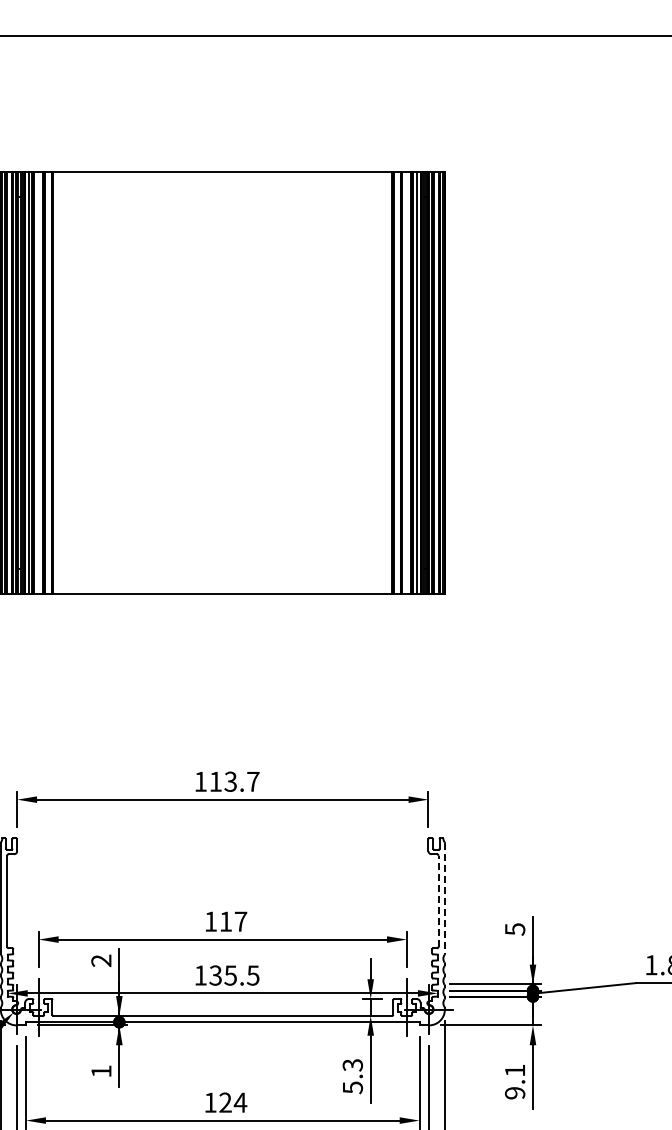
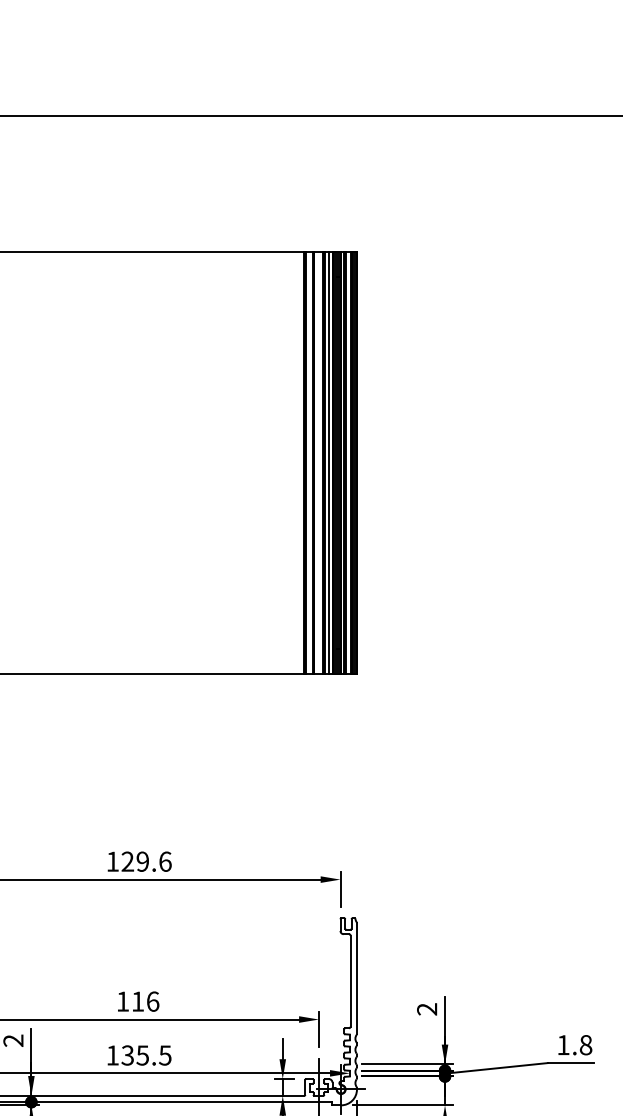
text: (234, 781) -> (146, 861), 113.7 -> 129.6
line: (444, 899) -> (356, 979), dashed -> solid
line: (438, 900) -> (350, 980), dashed -> solid
text: (240, 921) -> (152, 1001), 117 -> 116
text: (515, 929) -> (427, 1009), 5 -> 2

